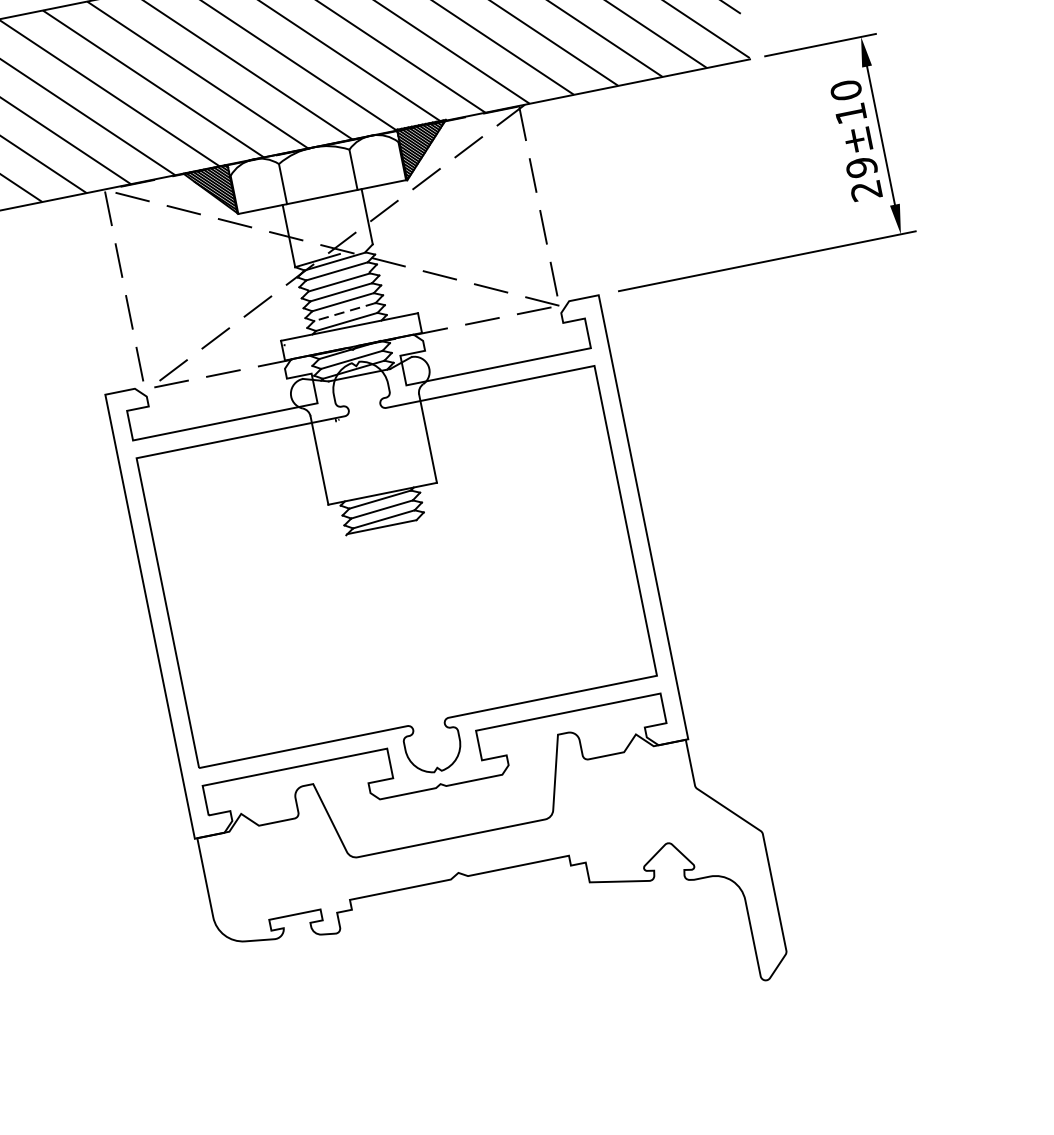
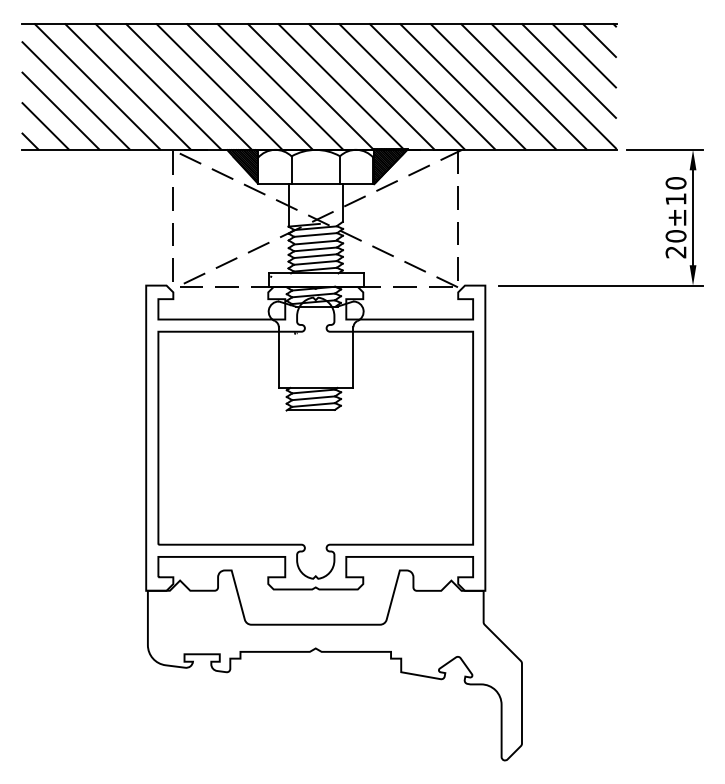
text: (862, 167) -> (676, 236), 29±10 -> 20±10
line: (344, 311) -> (315, 262), dashed -> solid

